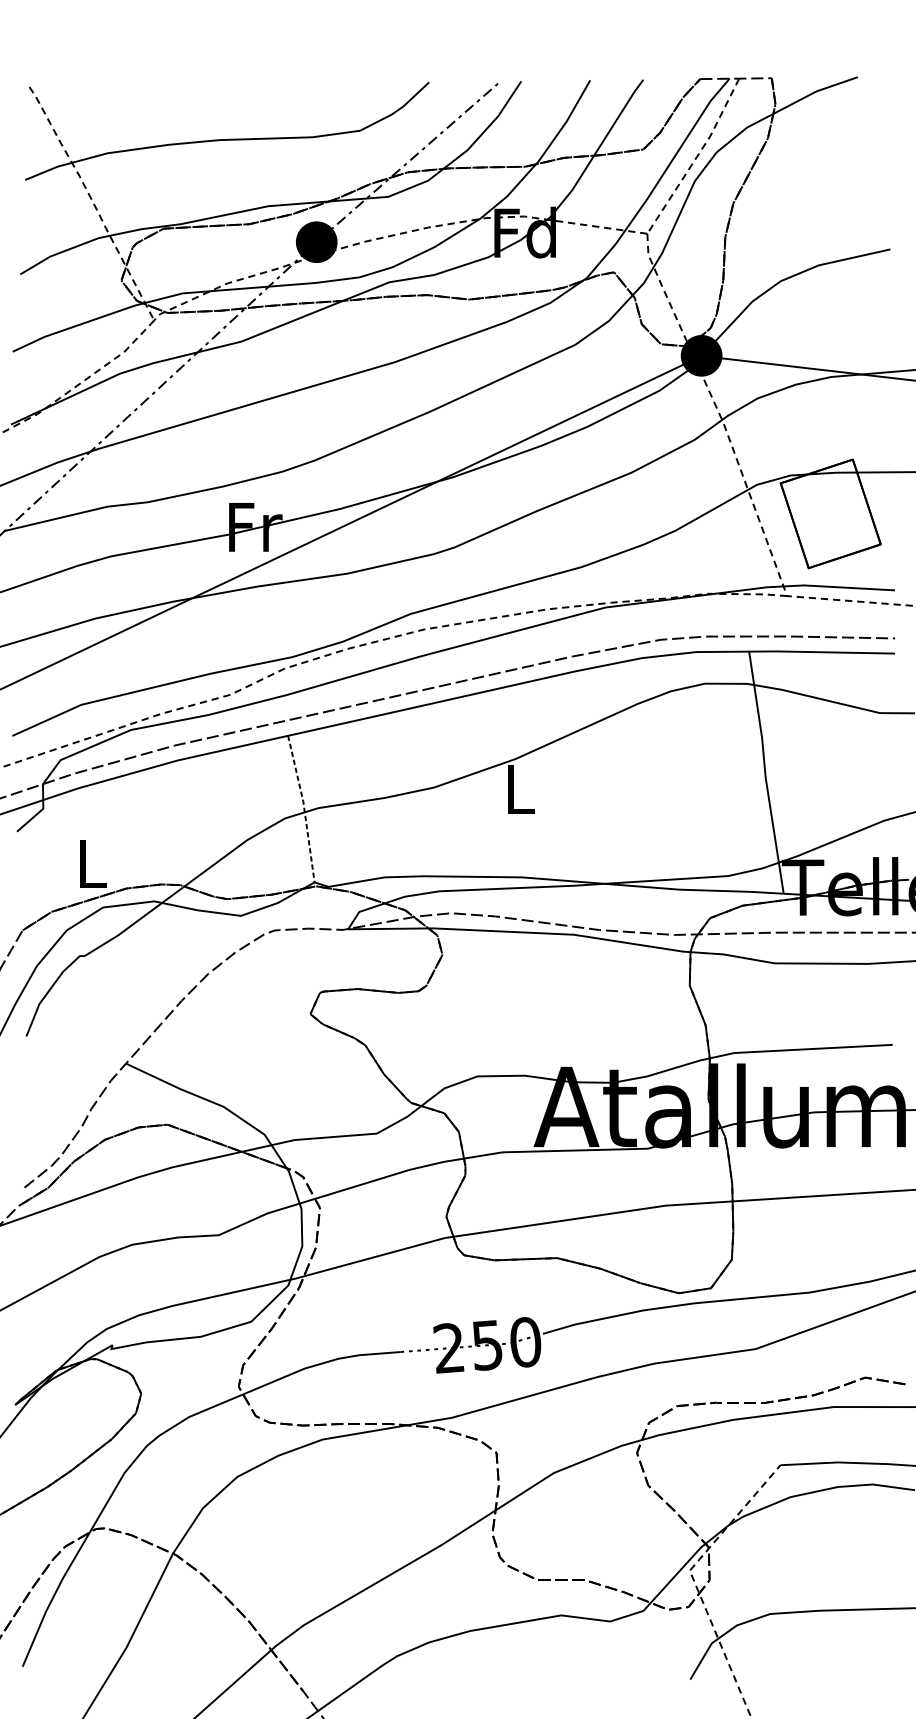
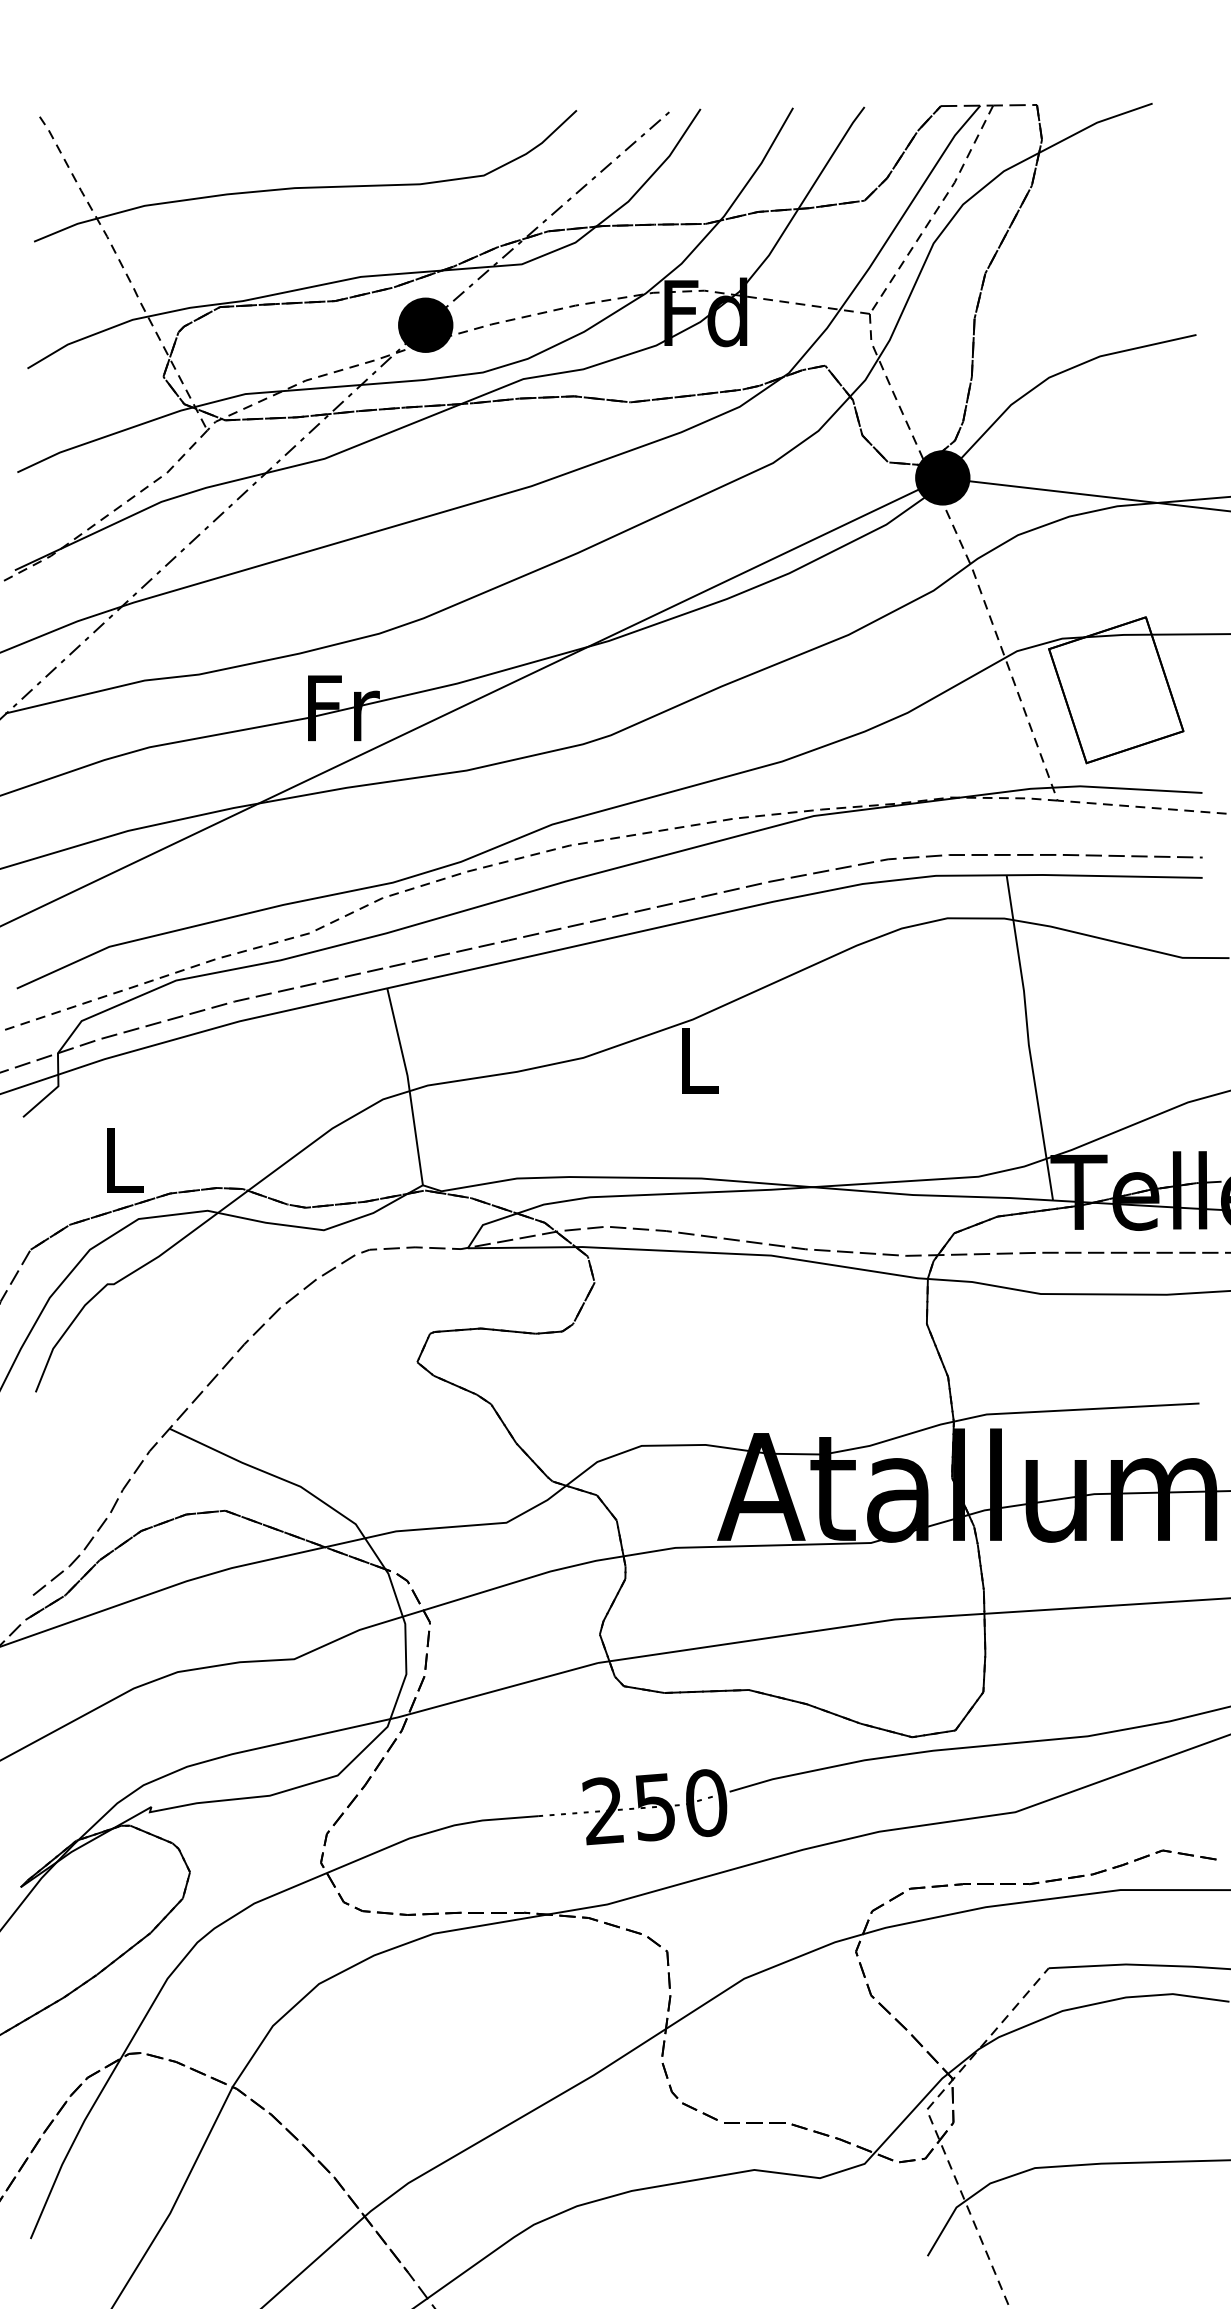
line: (303, 808) -> (408, 1085), dashed -> solid

